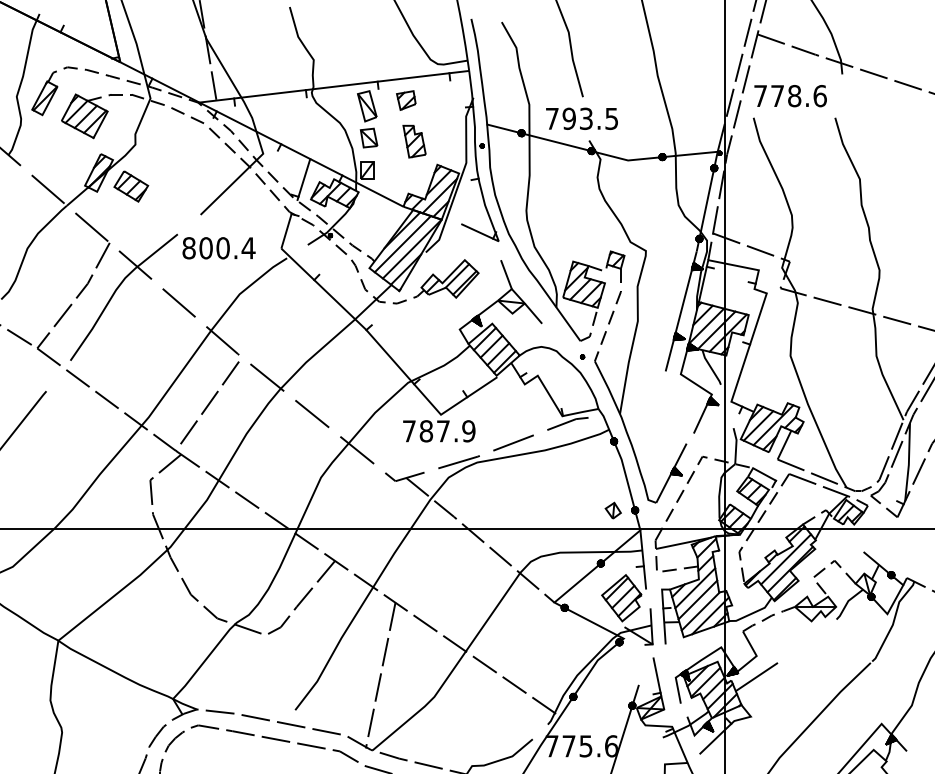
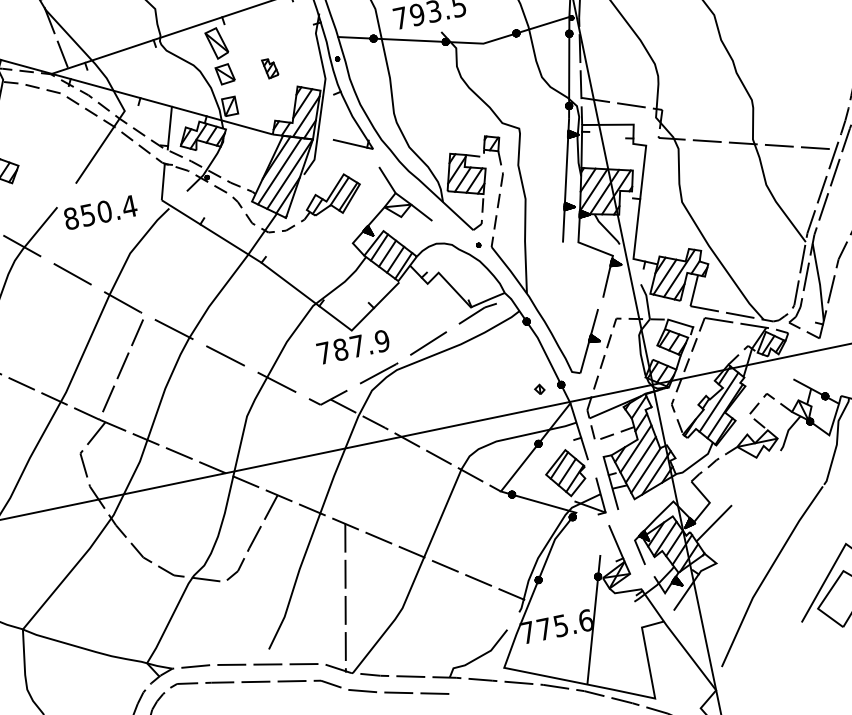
part: (406, 100) -> (254, 29), removed
part: (414, 141) -> (270, 68), size x0.6
text: (205, 248) -> (87, 215), 800.4 -> 850.4
part: (612, 510) -> (539, 389), size x0.6

